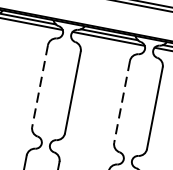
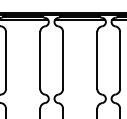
line: (40, 86) -> (40, 60), dashed -> solid
line: (122, 101) -> (97, 60), dashed -> solid

